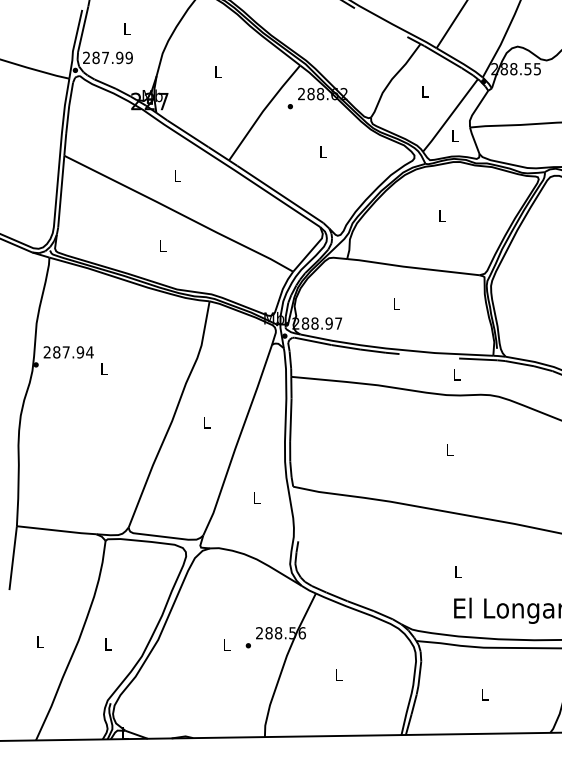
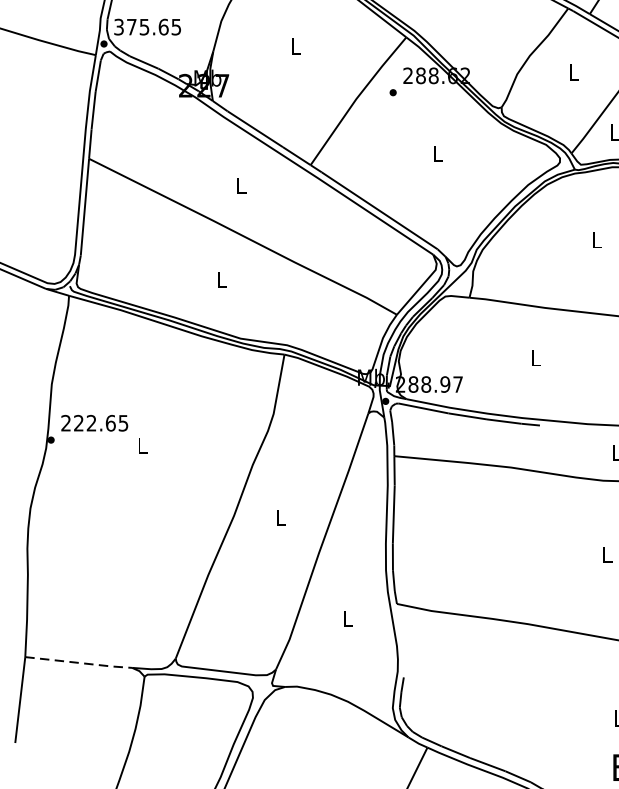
text: (107, 57) -> (147, 26), 287.99 -> 375.65
text: (73, 352) -> (101, 423), 287.94 -> 222.65
line: (57, 530) -> (79, 662), solid -> dashed

